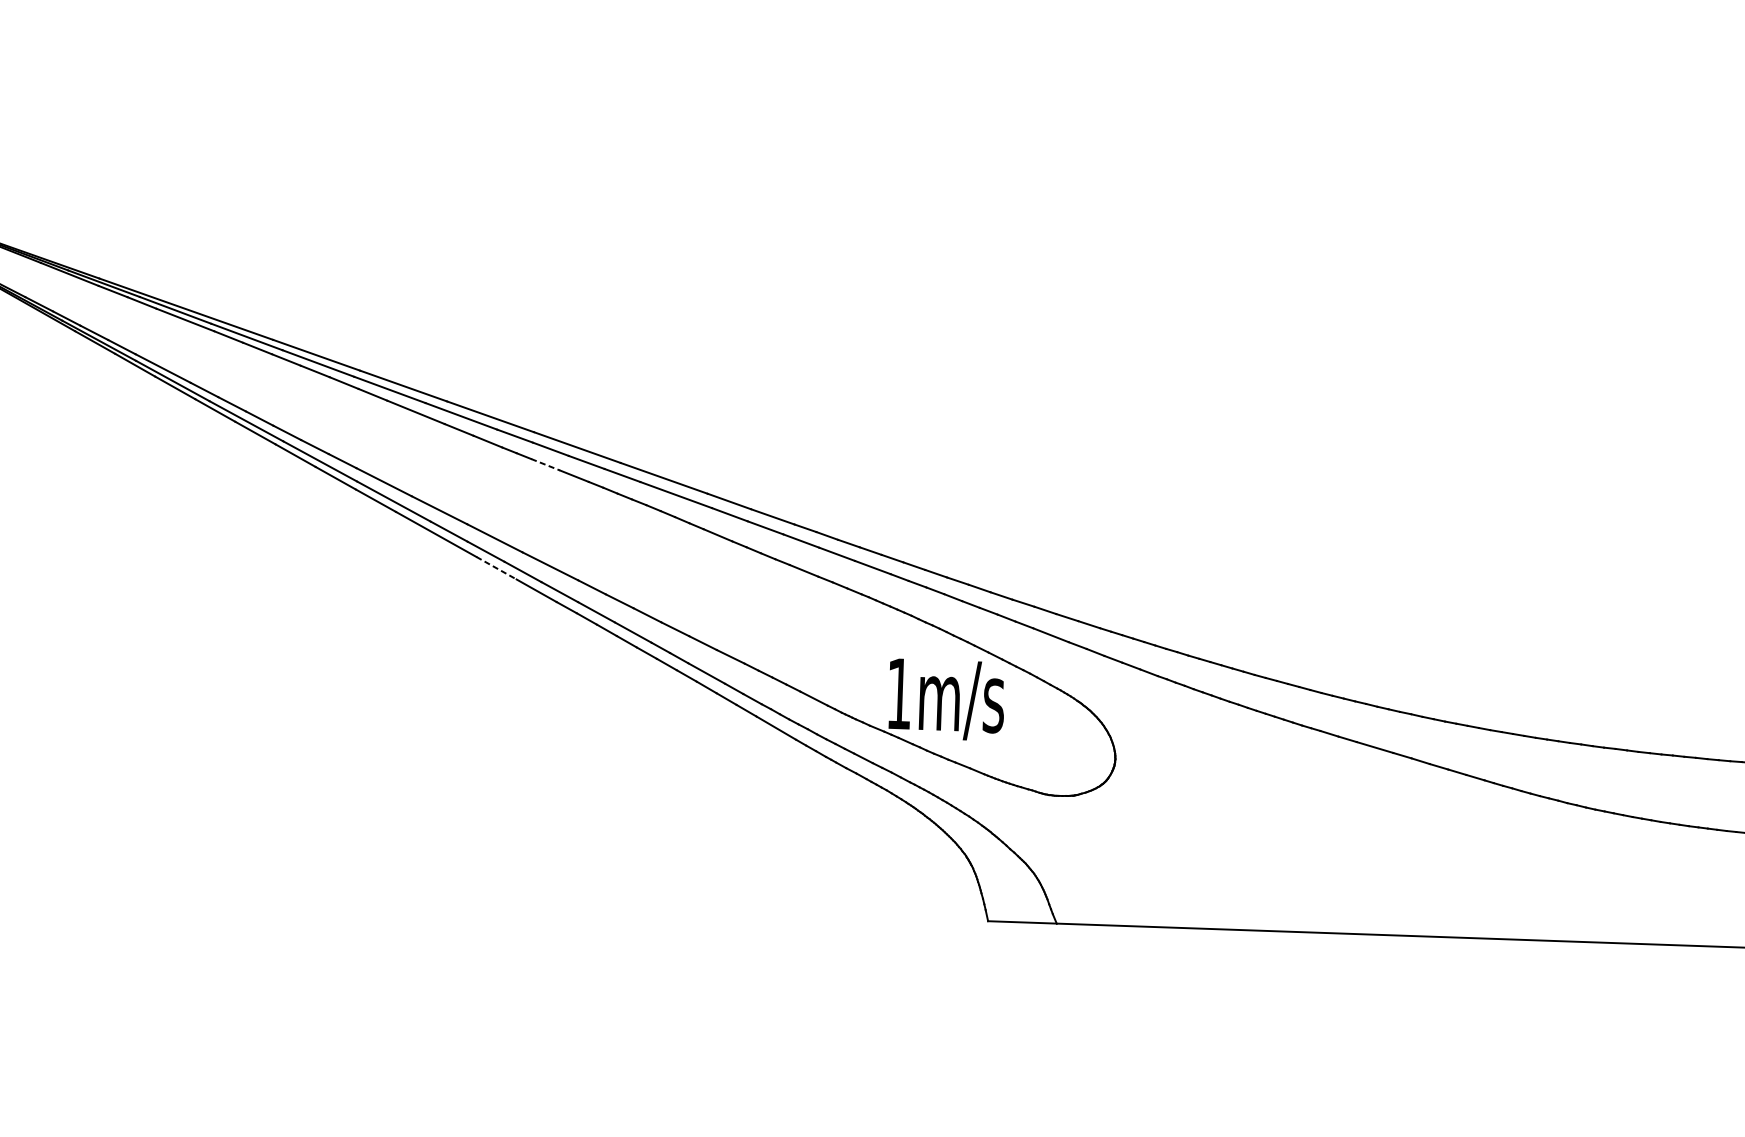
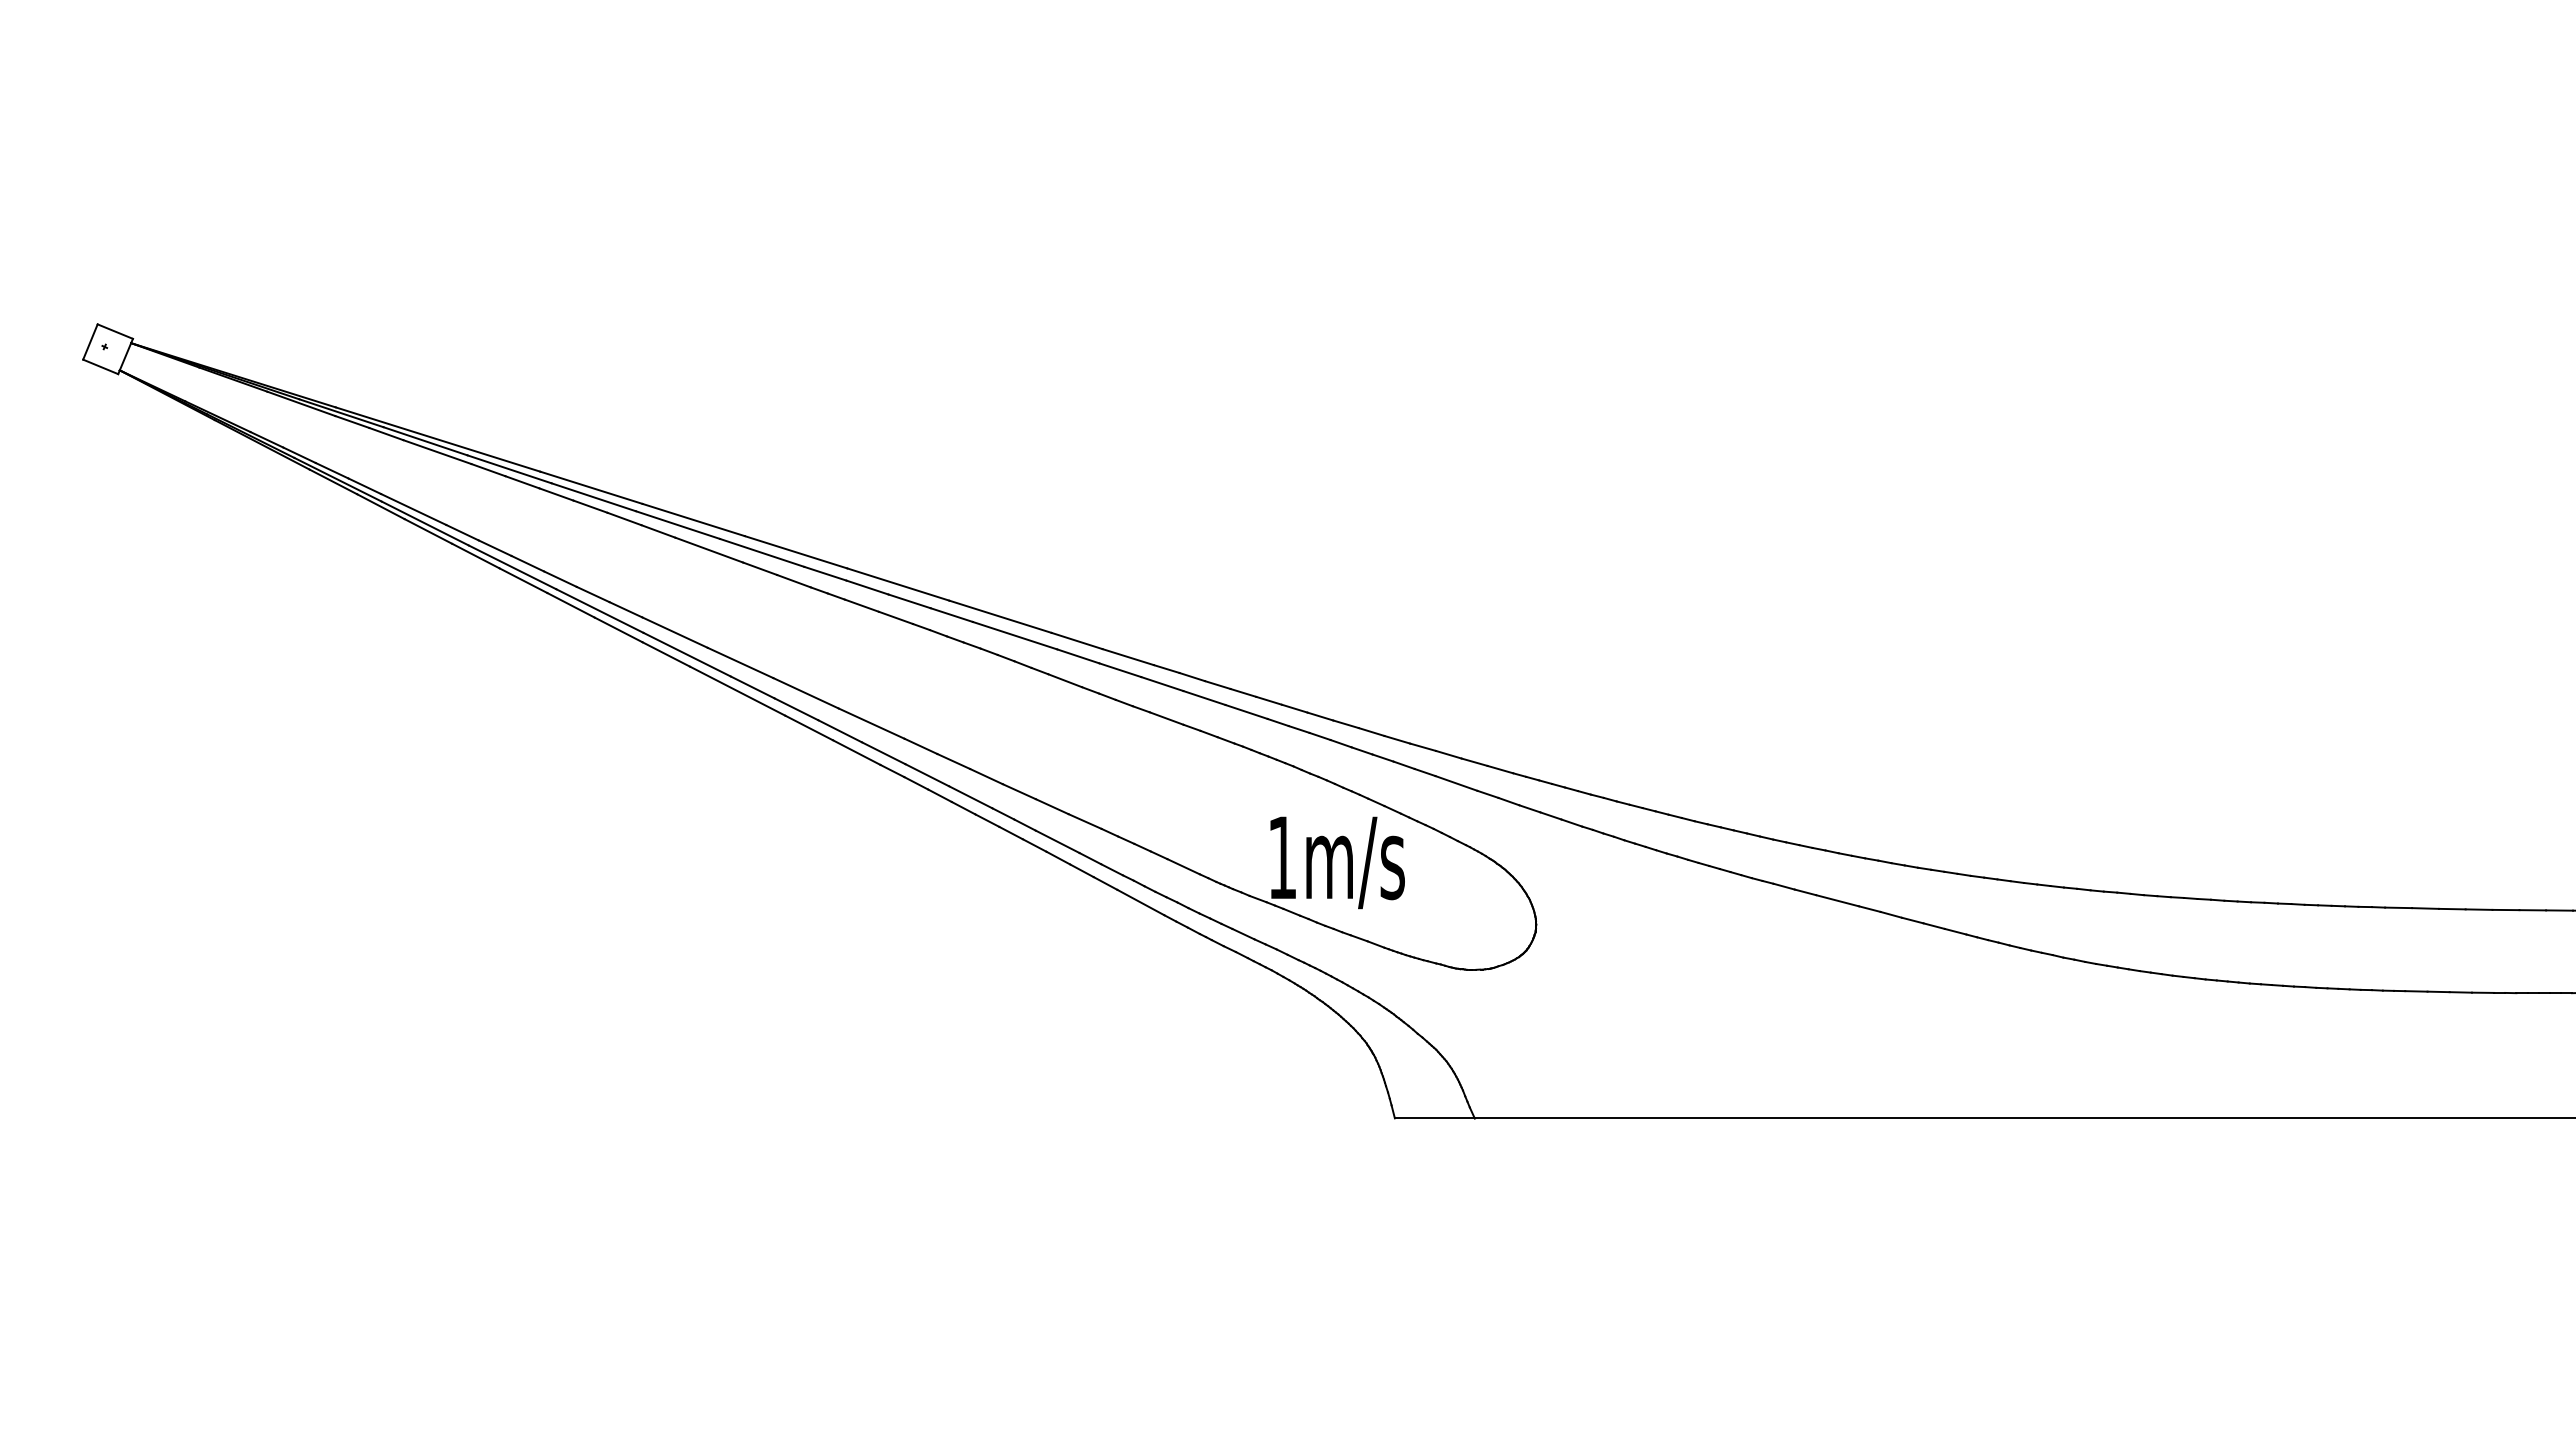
line: (546, 464) -> (862, 605), dashed -> solid
line: (496, 567) -> (809, 727), dashed -> solid

